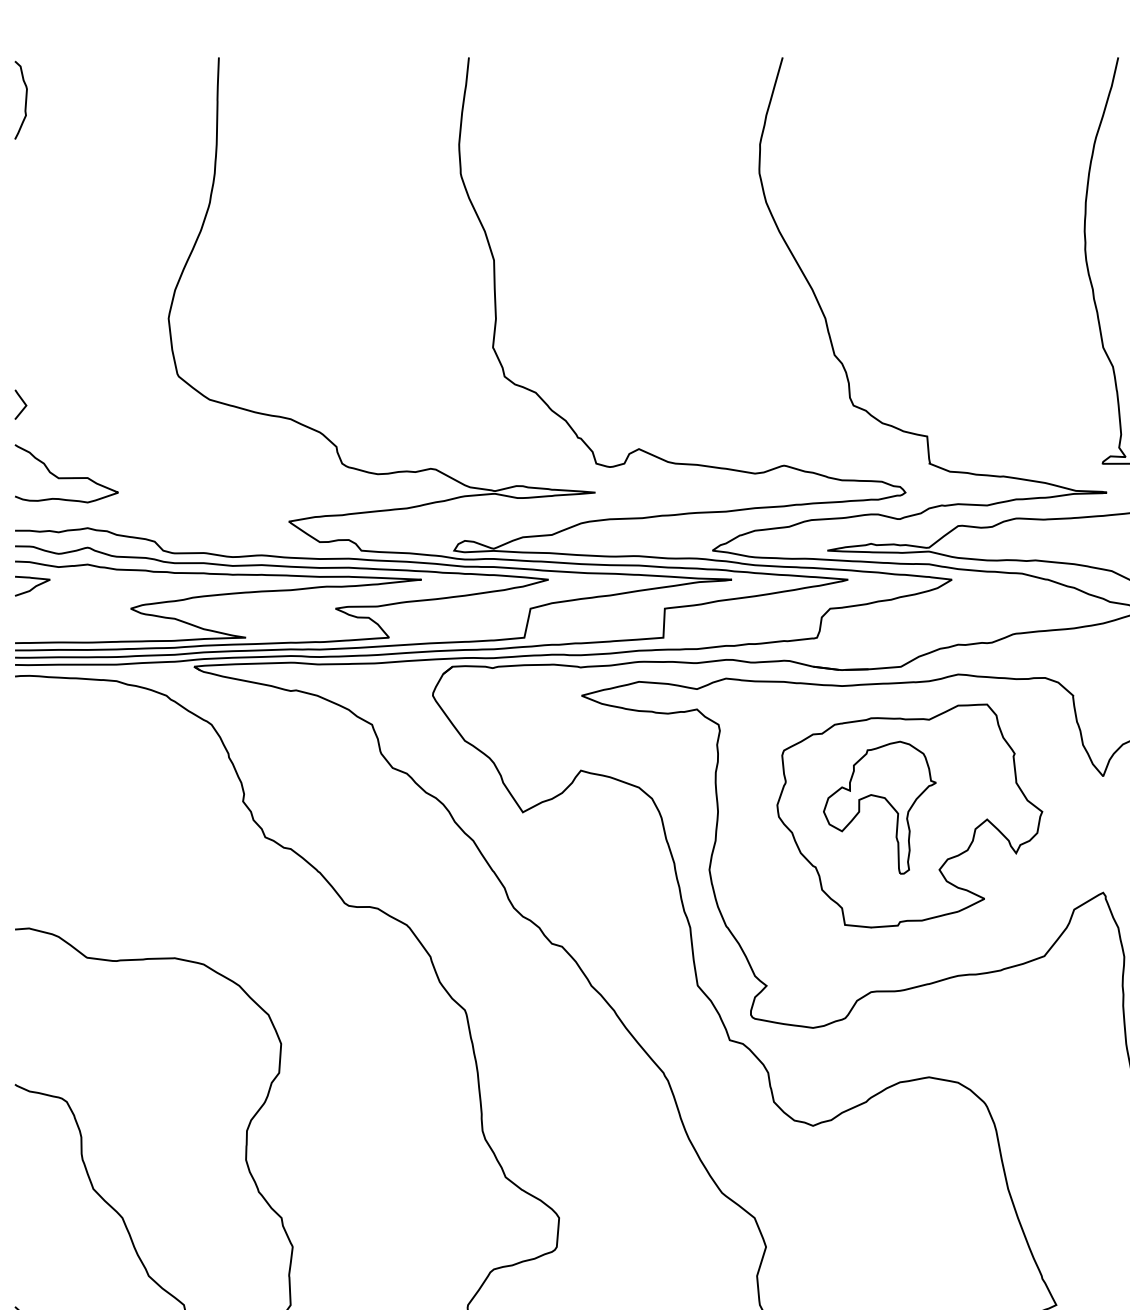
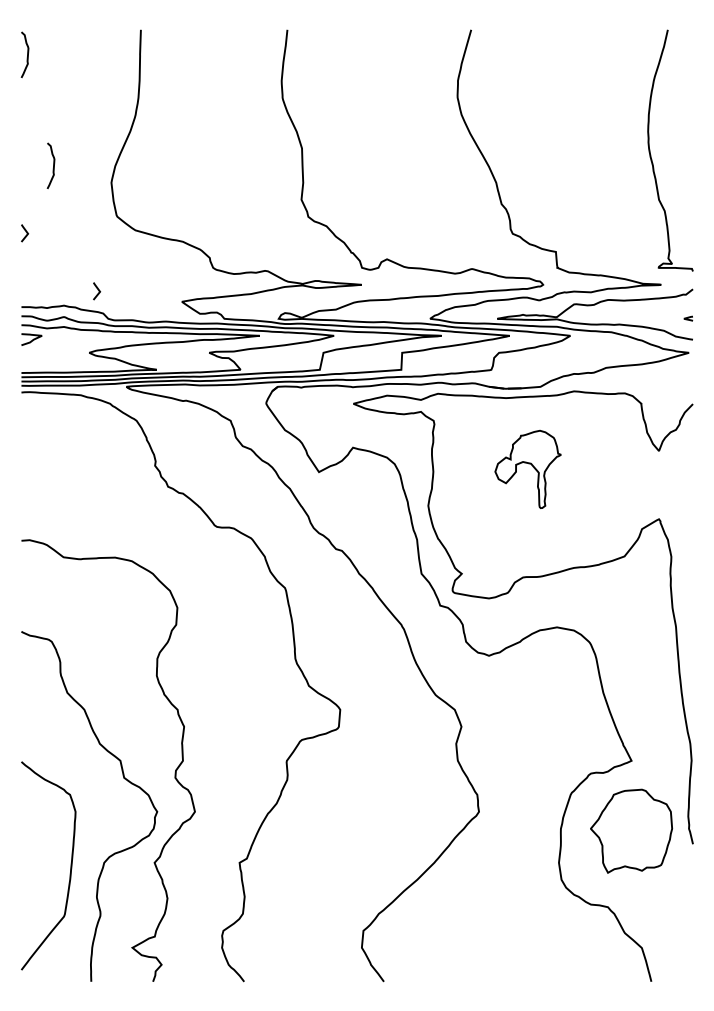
curve: (69, 288) -> (53, 165), added
curve: (66, 476) -> (51, 275), removed
line: (146, 504) -> (98, 291), added
part: (909, 816) -> (545, 474), removed

